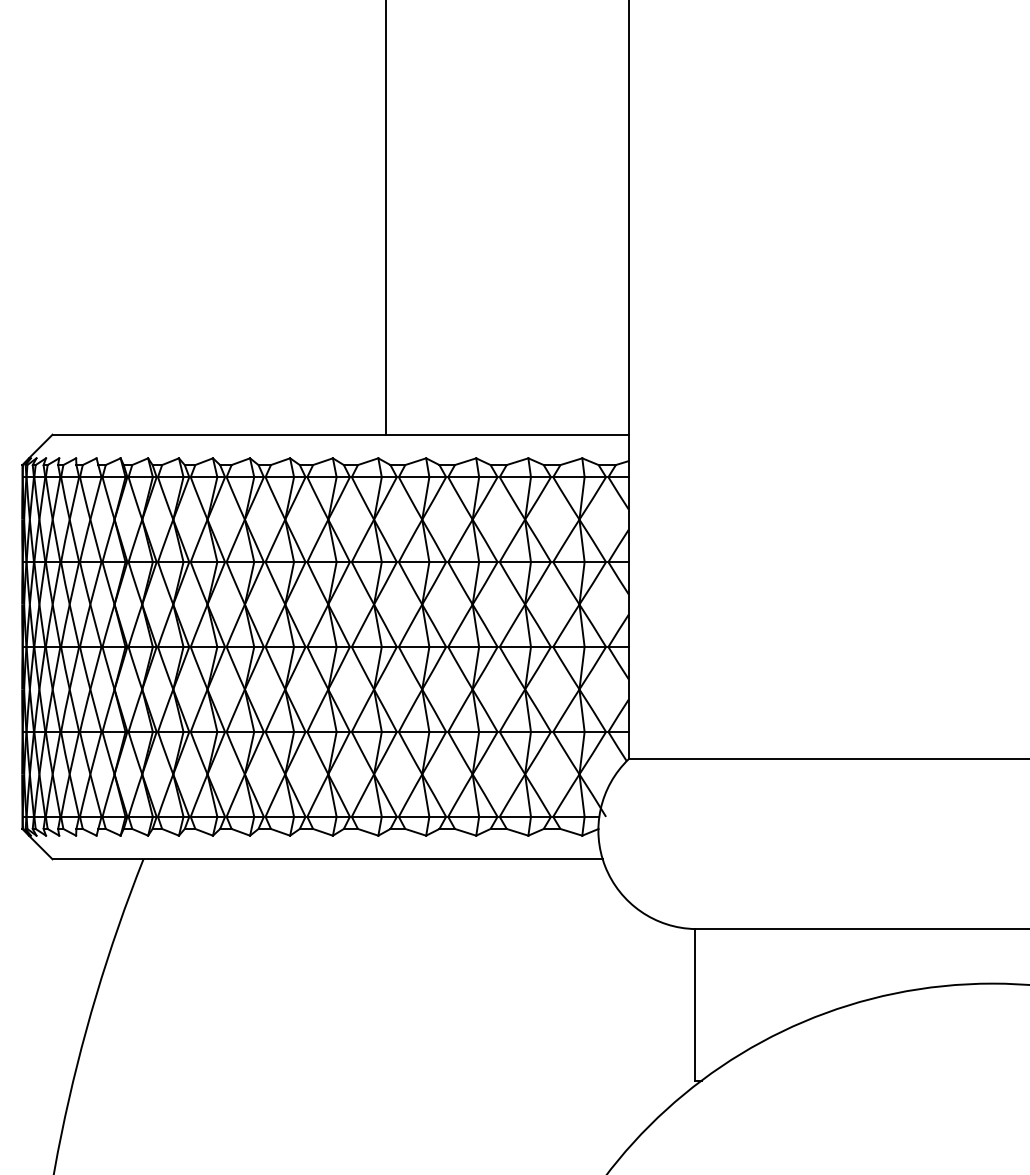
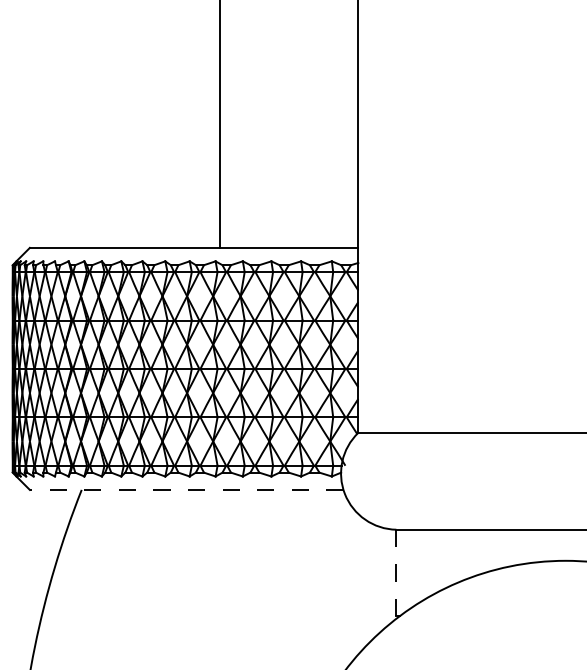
line: (327, 858) -> (186, 489), solid -> dashed
line: (695, 1005) -> (396, 573), solid -> dashed

